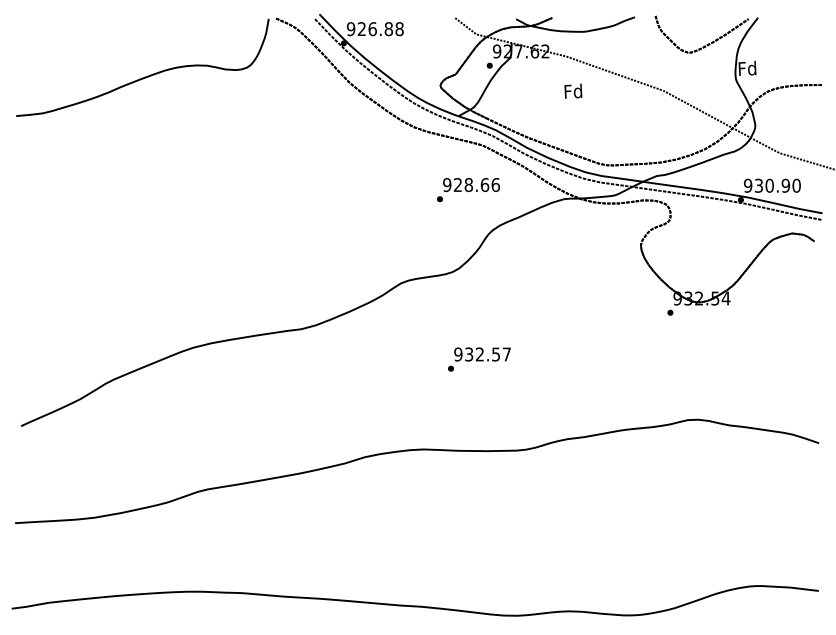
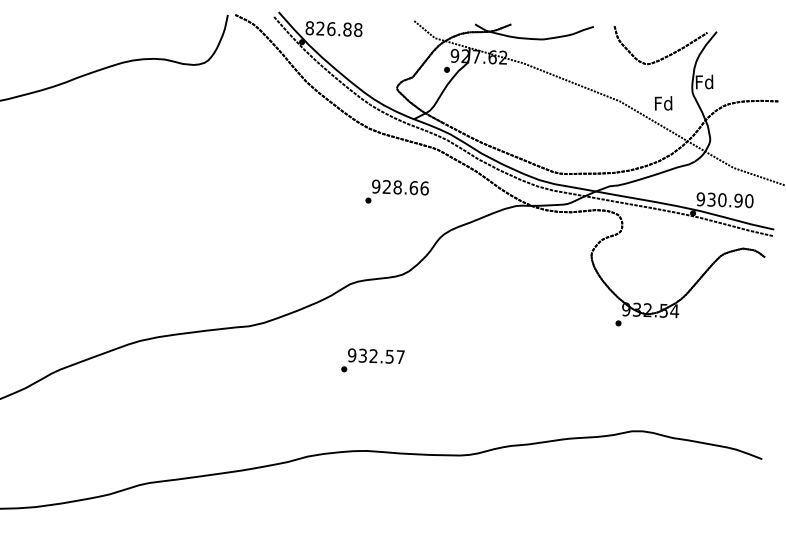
text: (350, 29) -> (309, 28), 926.88 -> 826.88
text: (573, 90) -> (663, 102), moved
text: (468, 190) -> (397, 192), moved
text: (479, 359) -> (373, 361), moved

